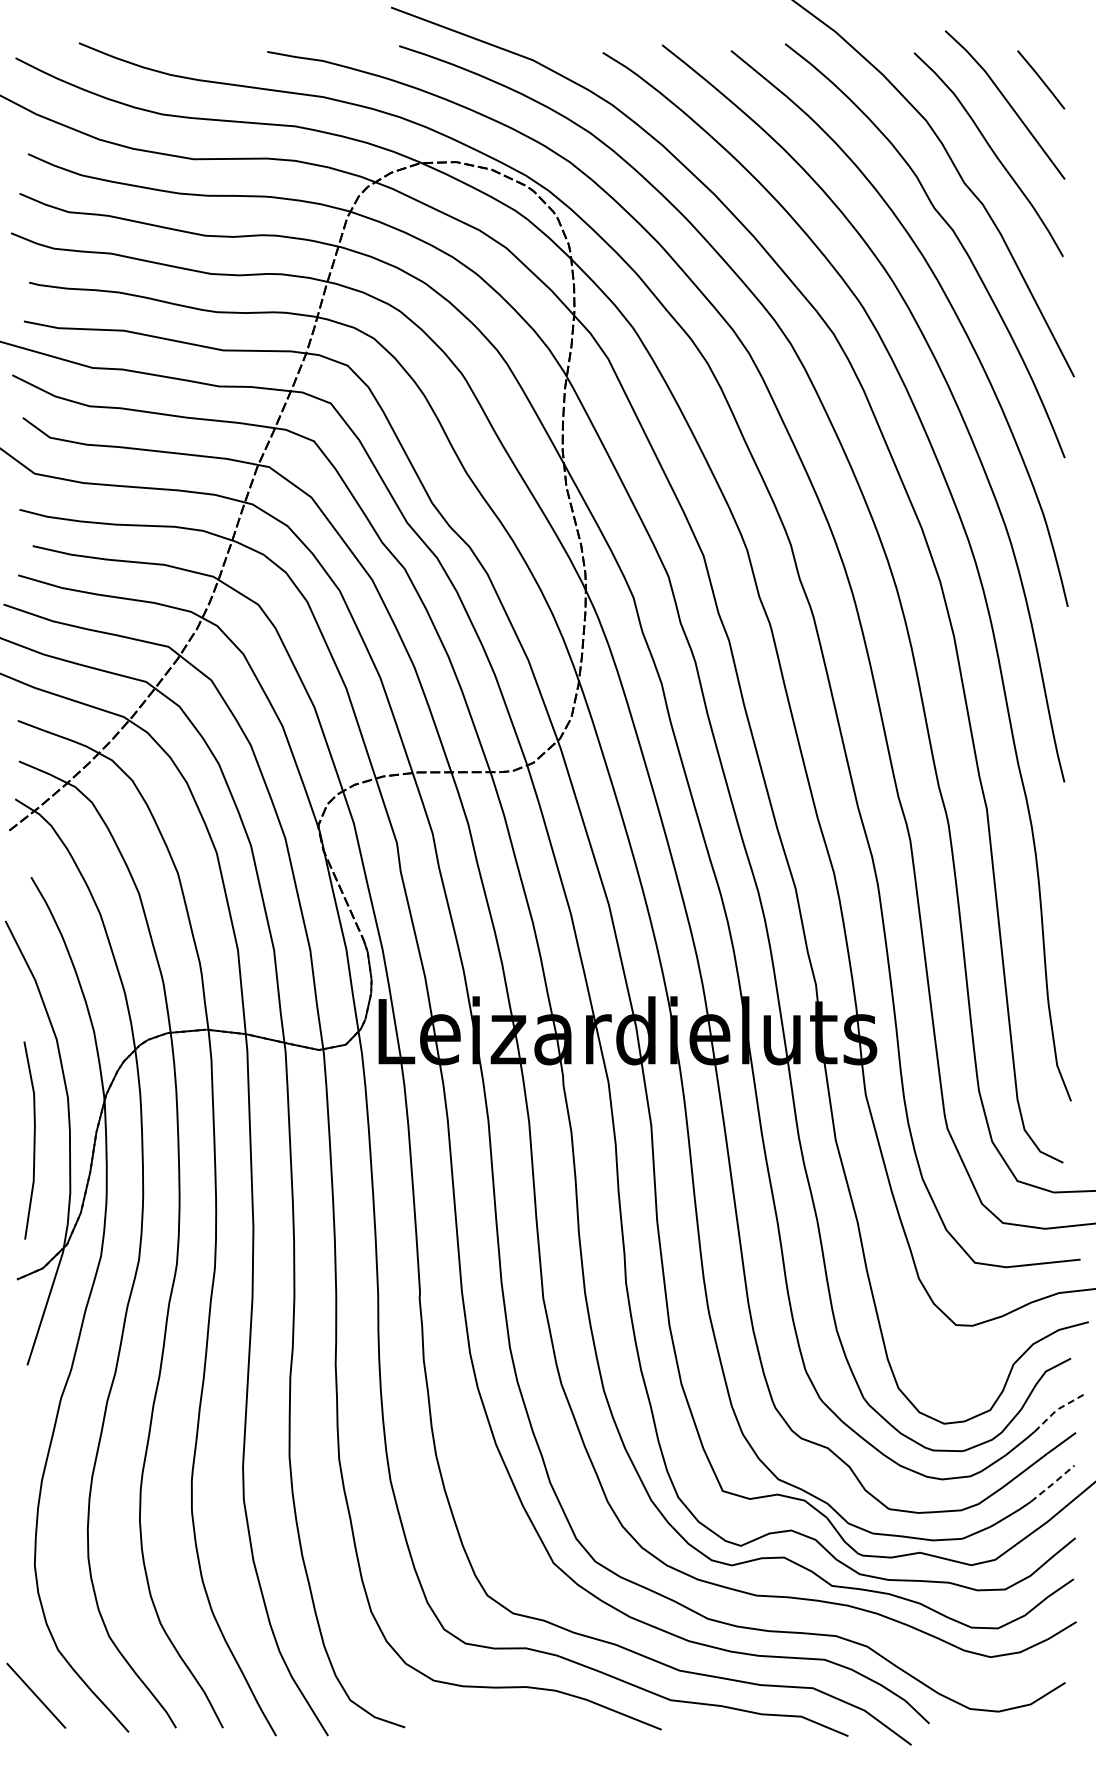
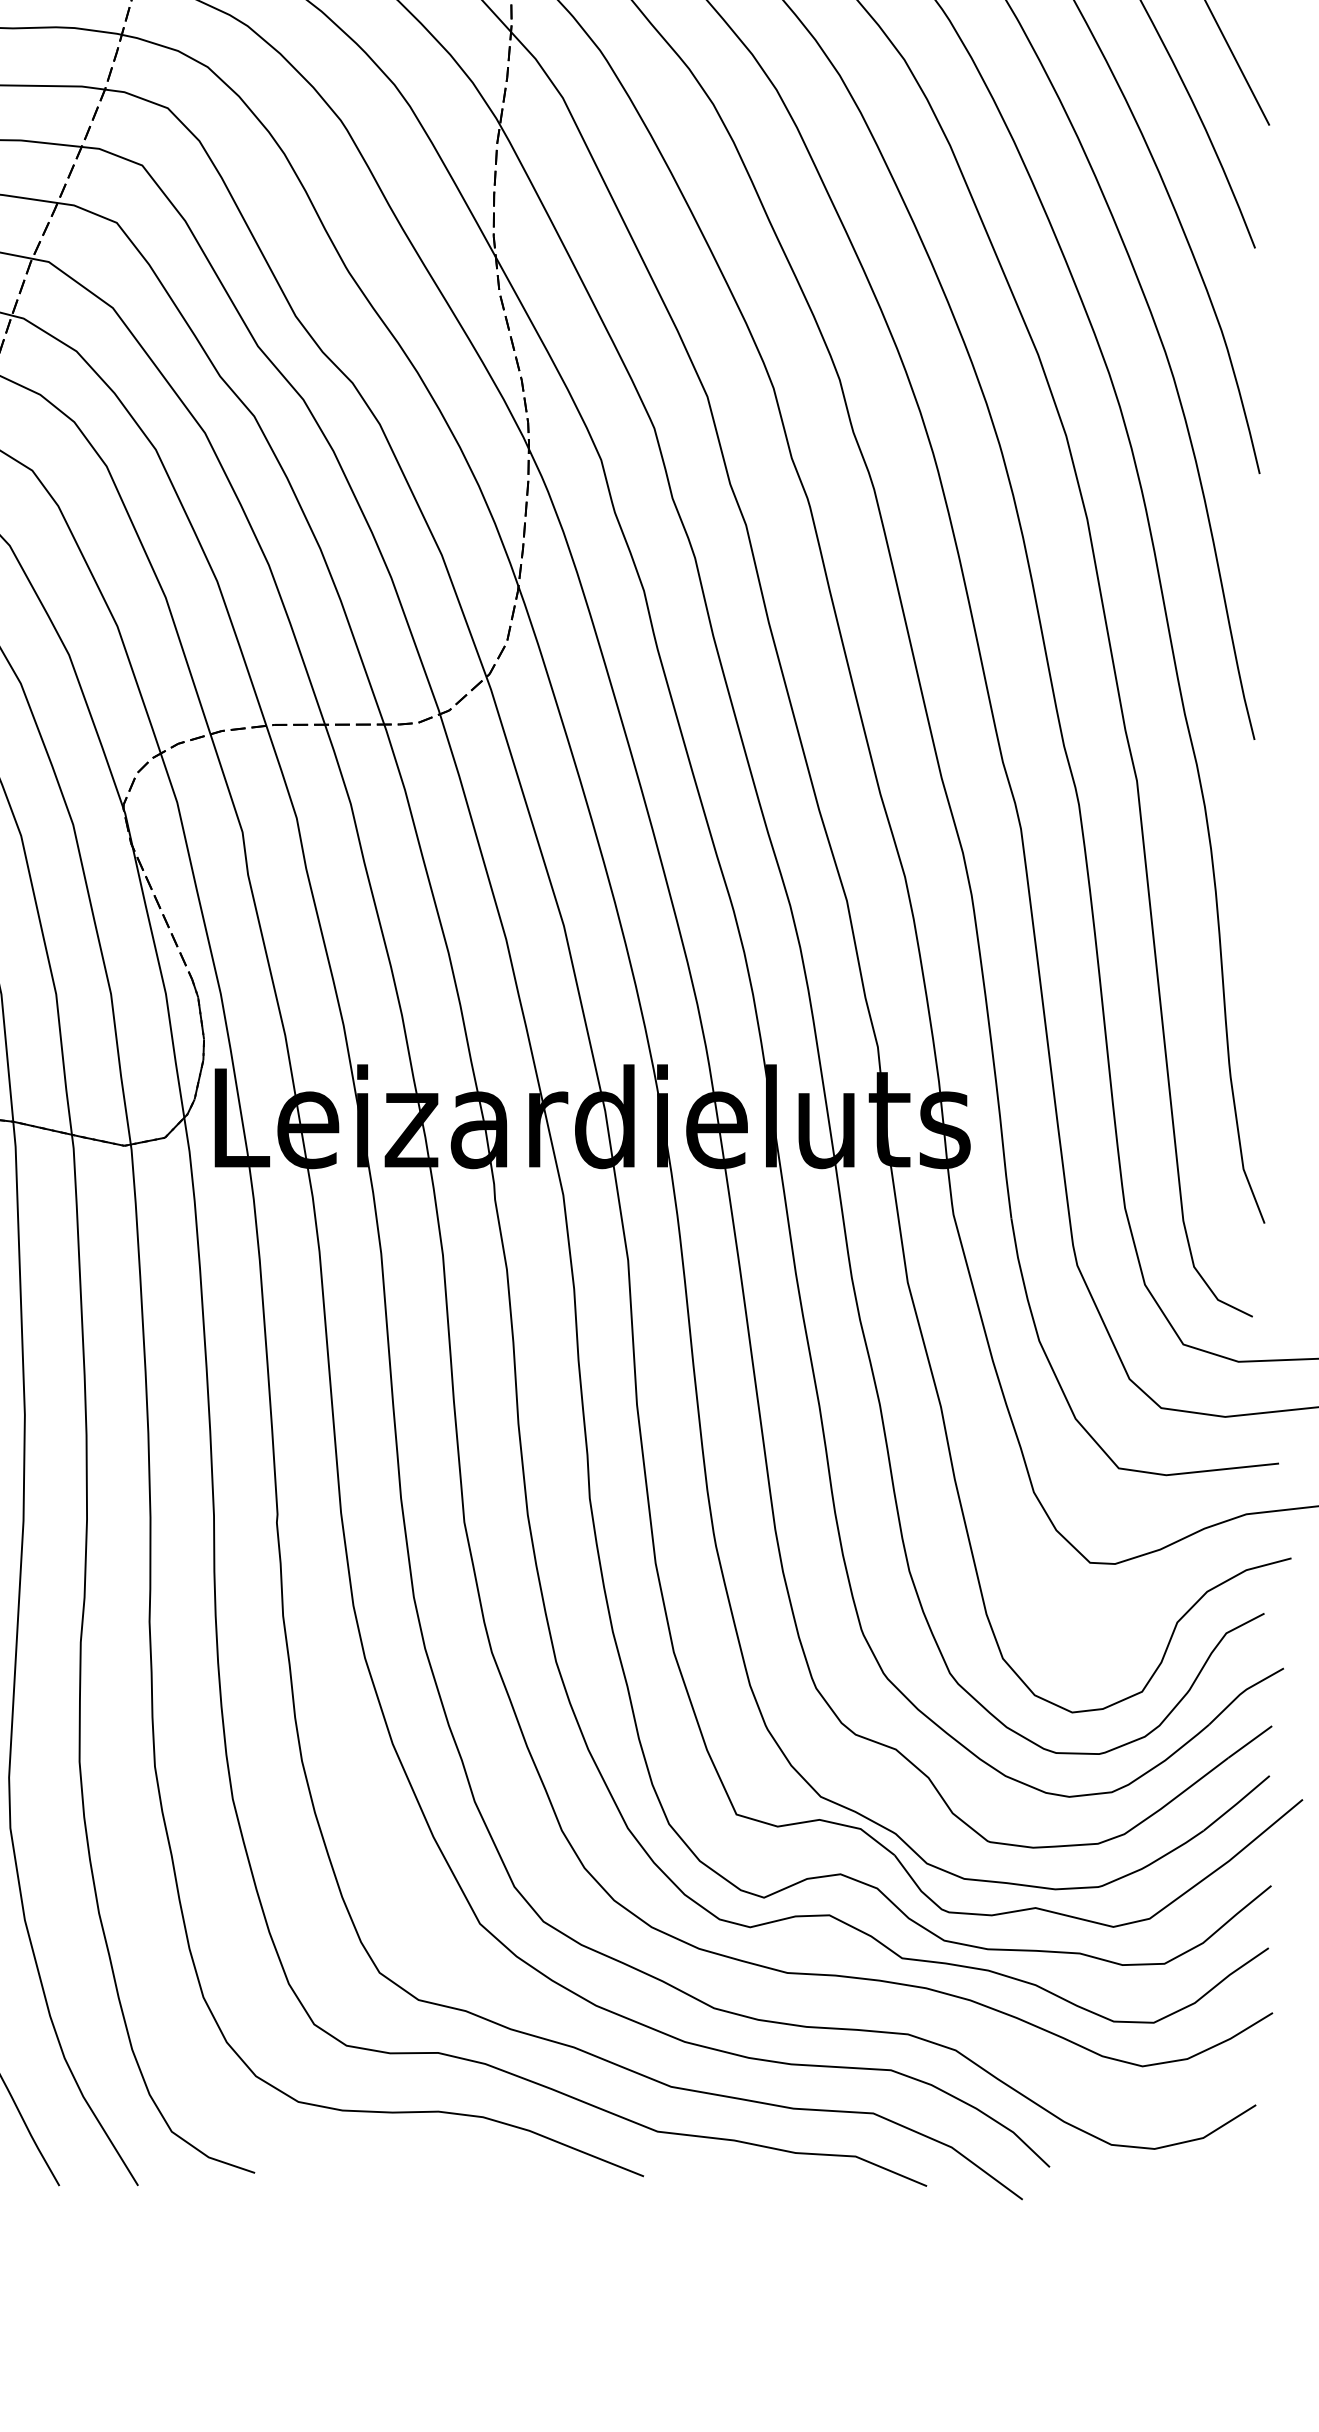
line: (1056, 1410) -> (1242, 1692), dashed -> solid
line: (1052, 1483) -> (1236, 1803), dashed -> solid

